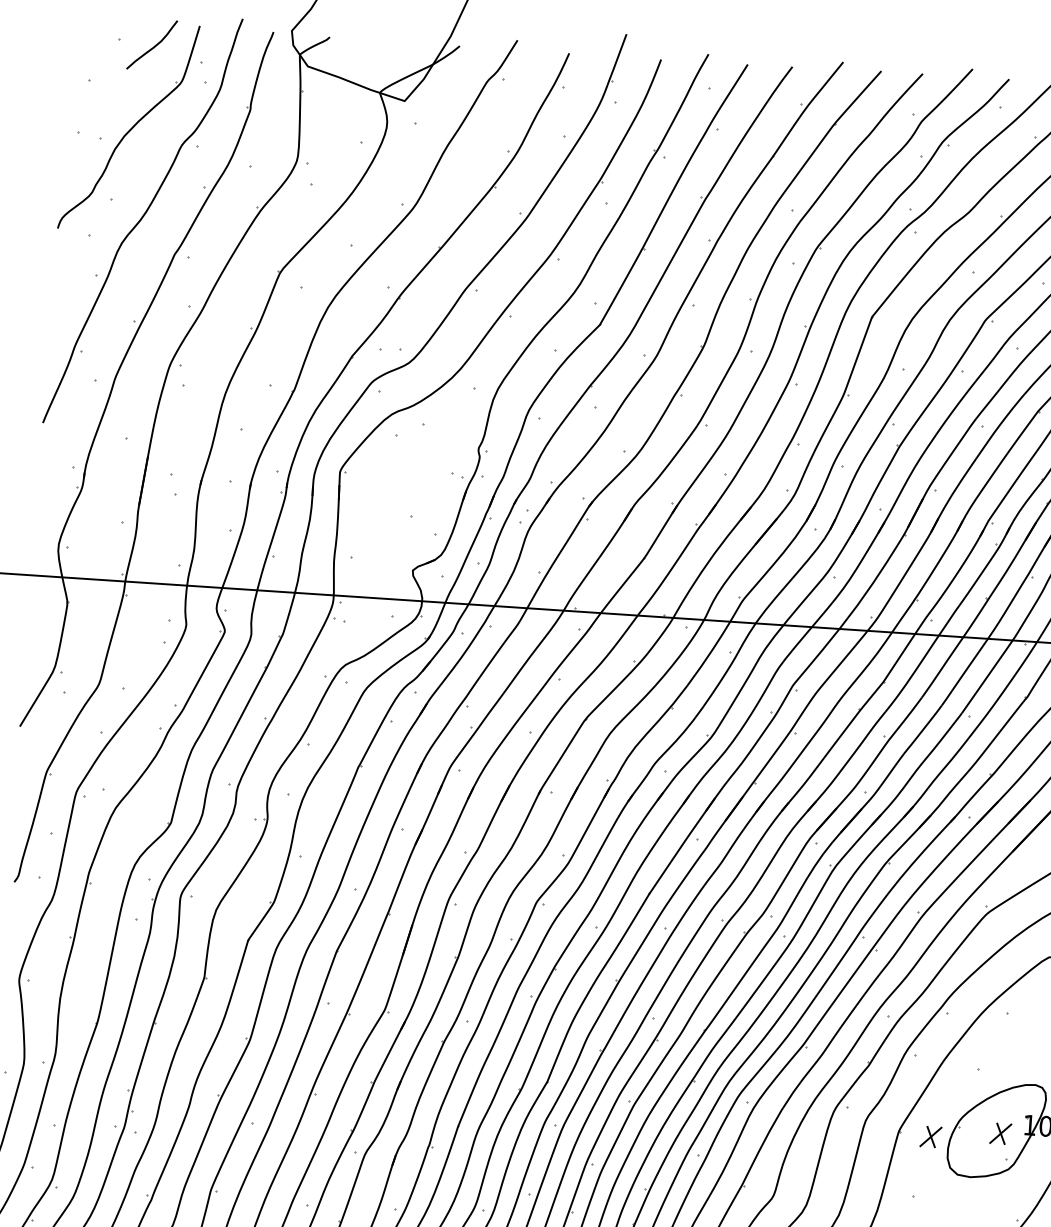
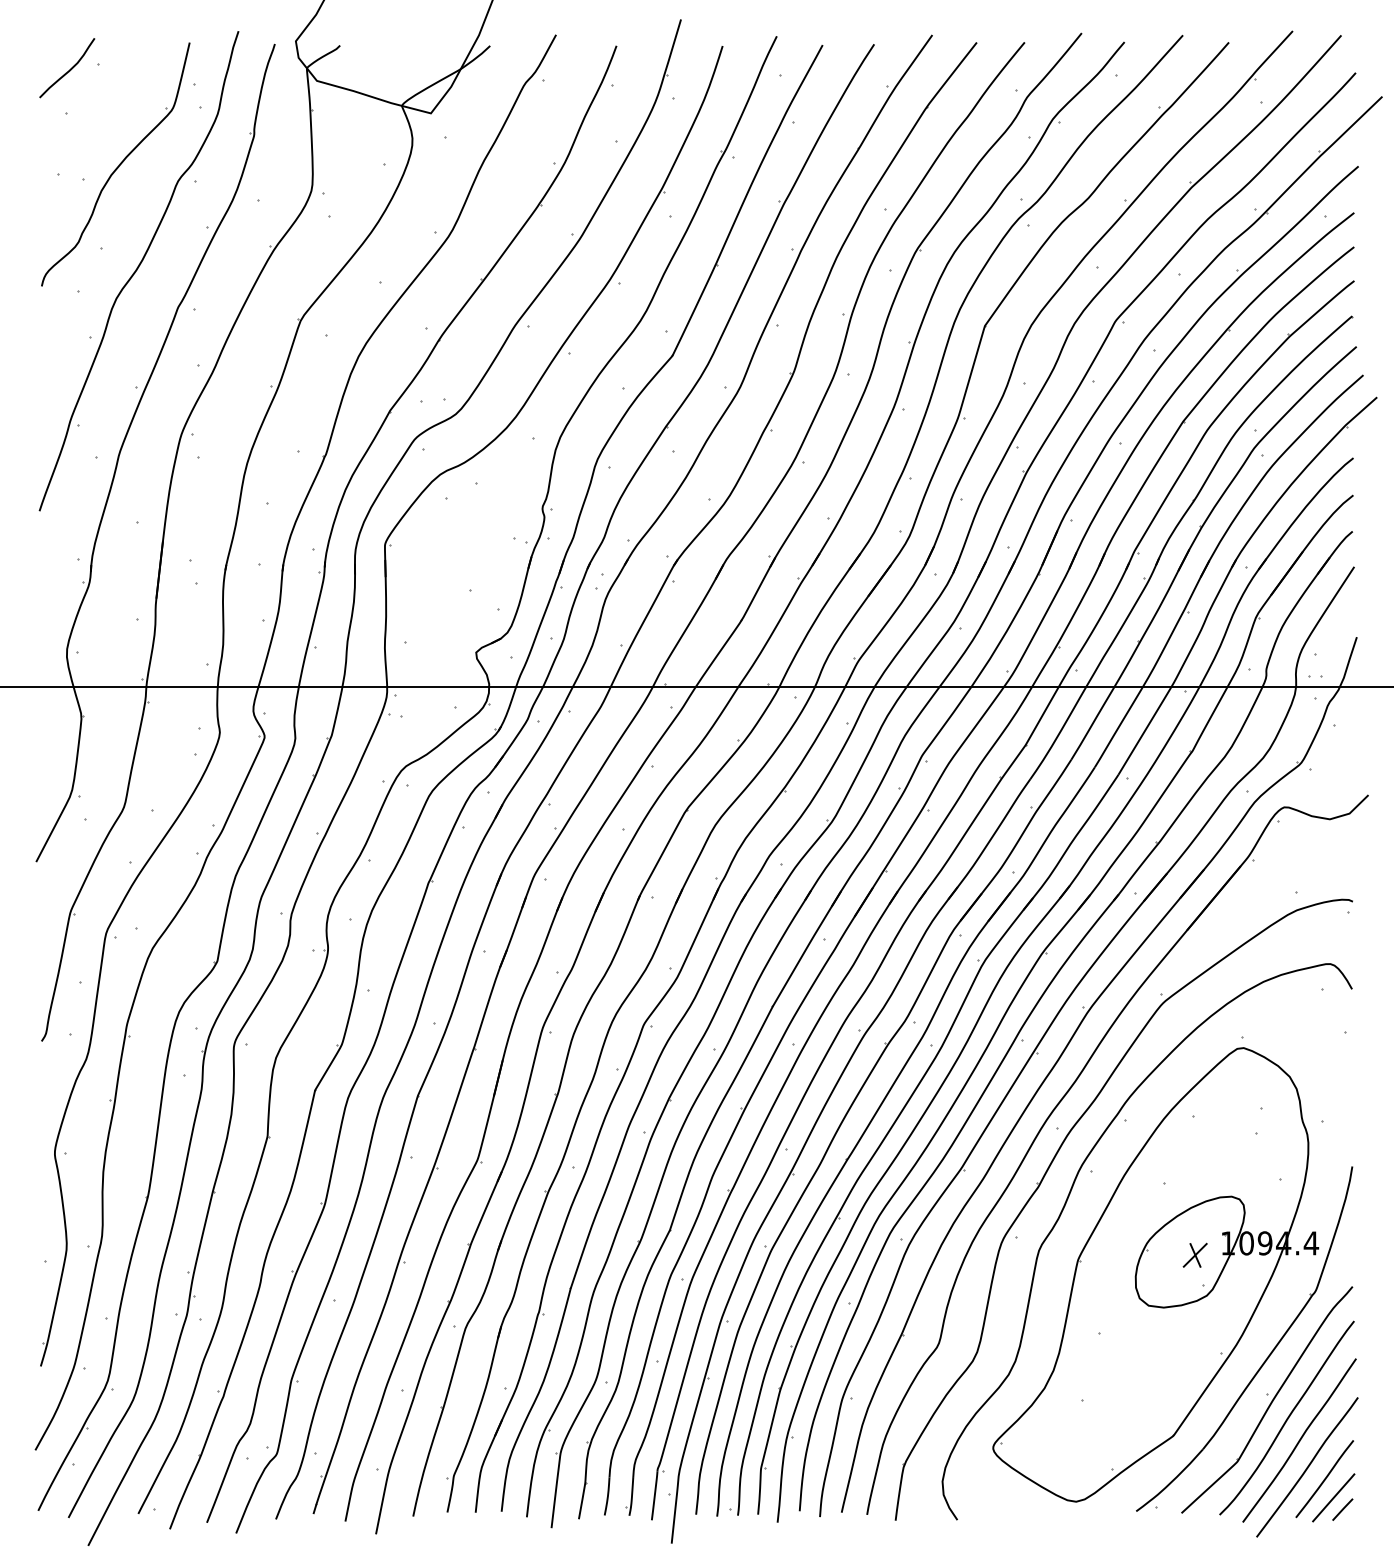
curve: (154, 46) -> (69, 69), moved
part: (930, 1136) -> (1114, 1263), removed

